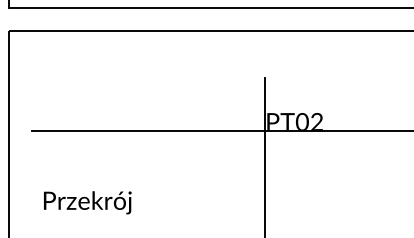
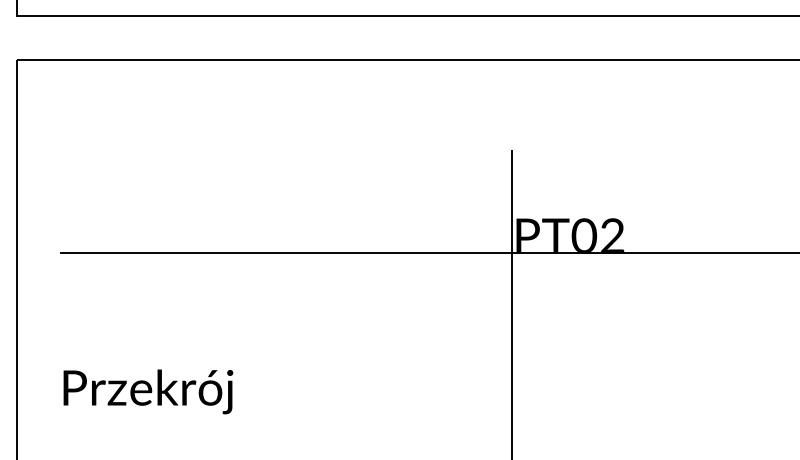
text: (87, 202) -> (147, 391), moved

